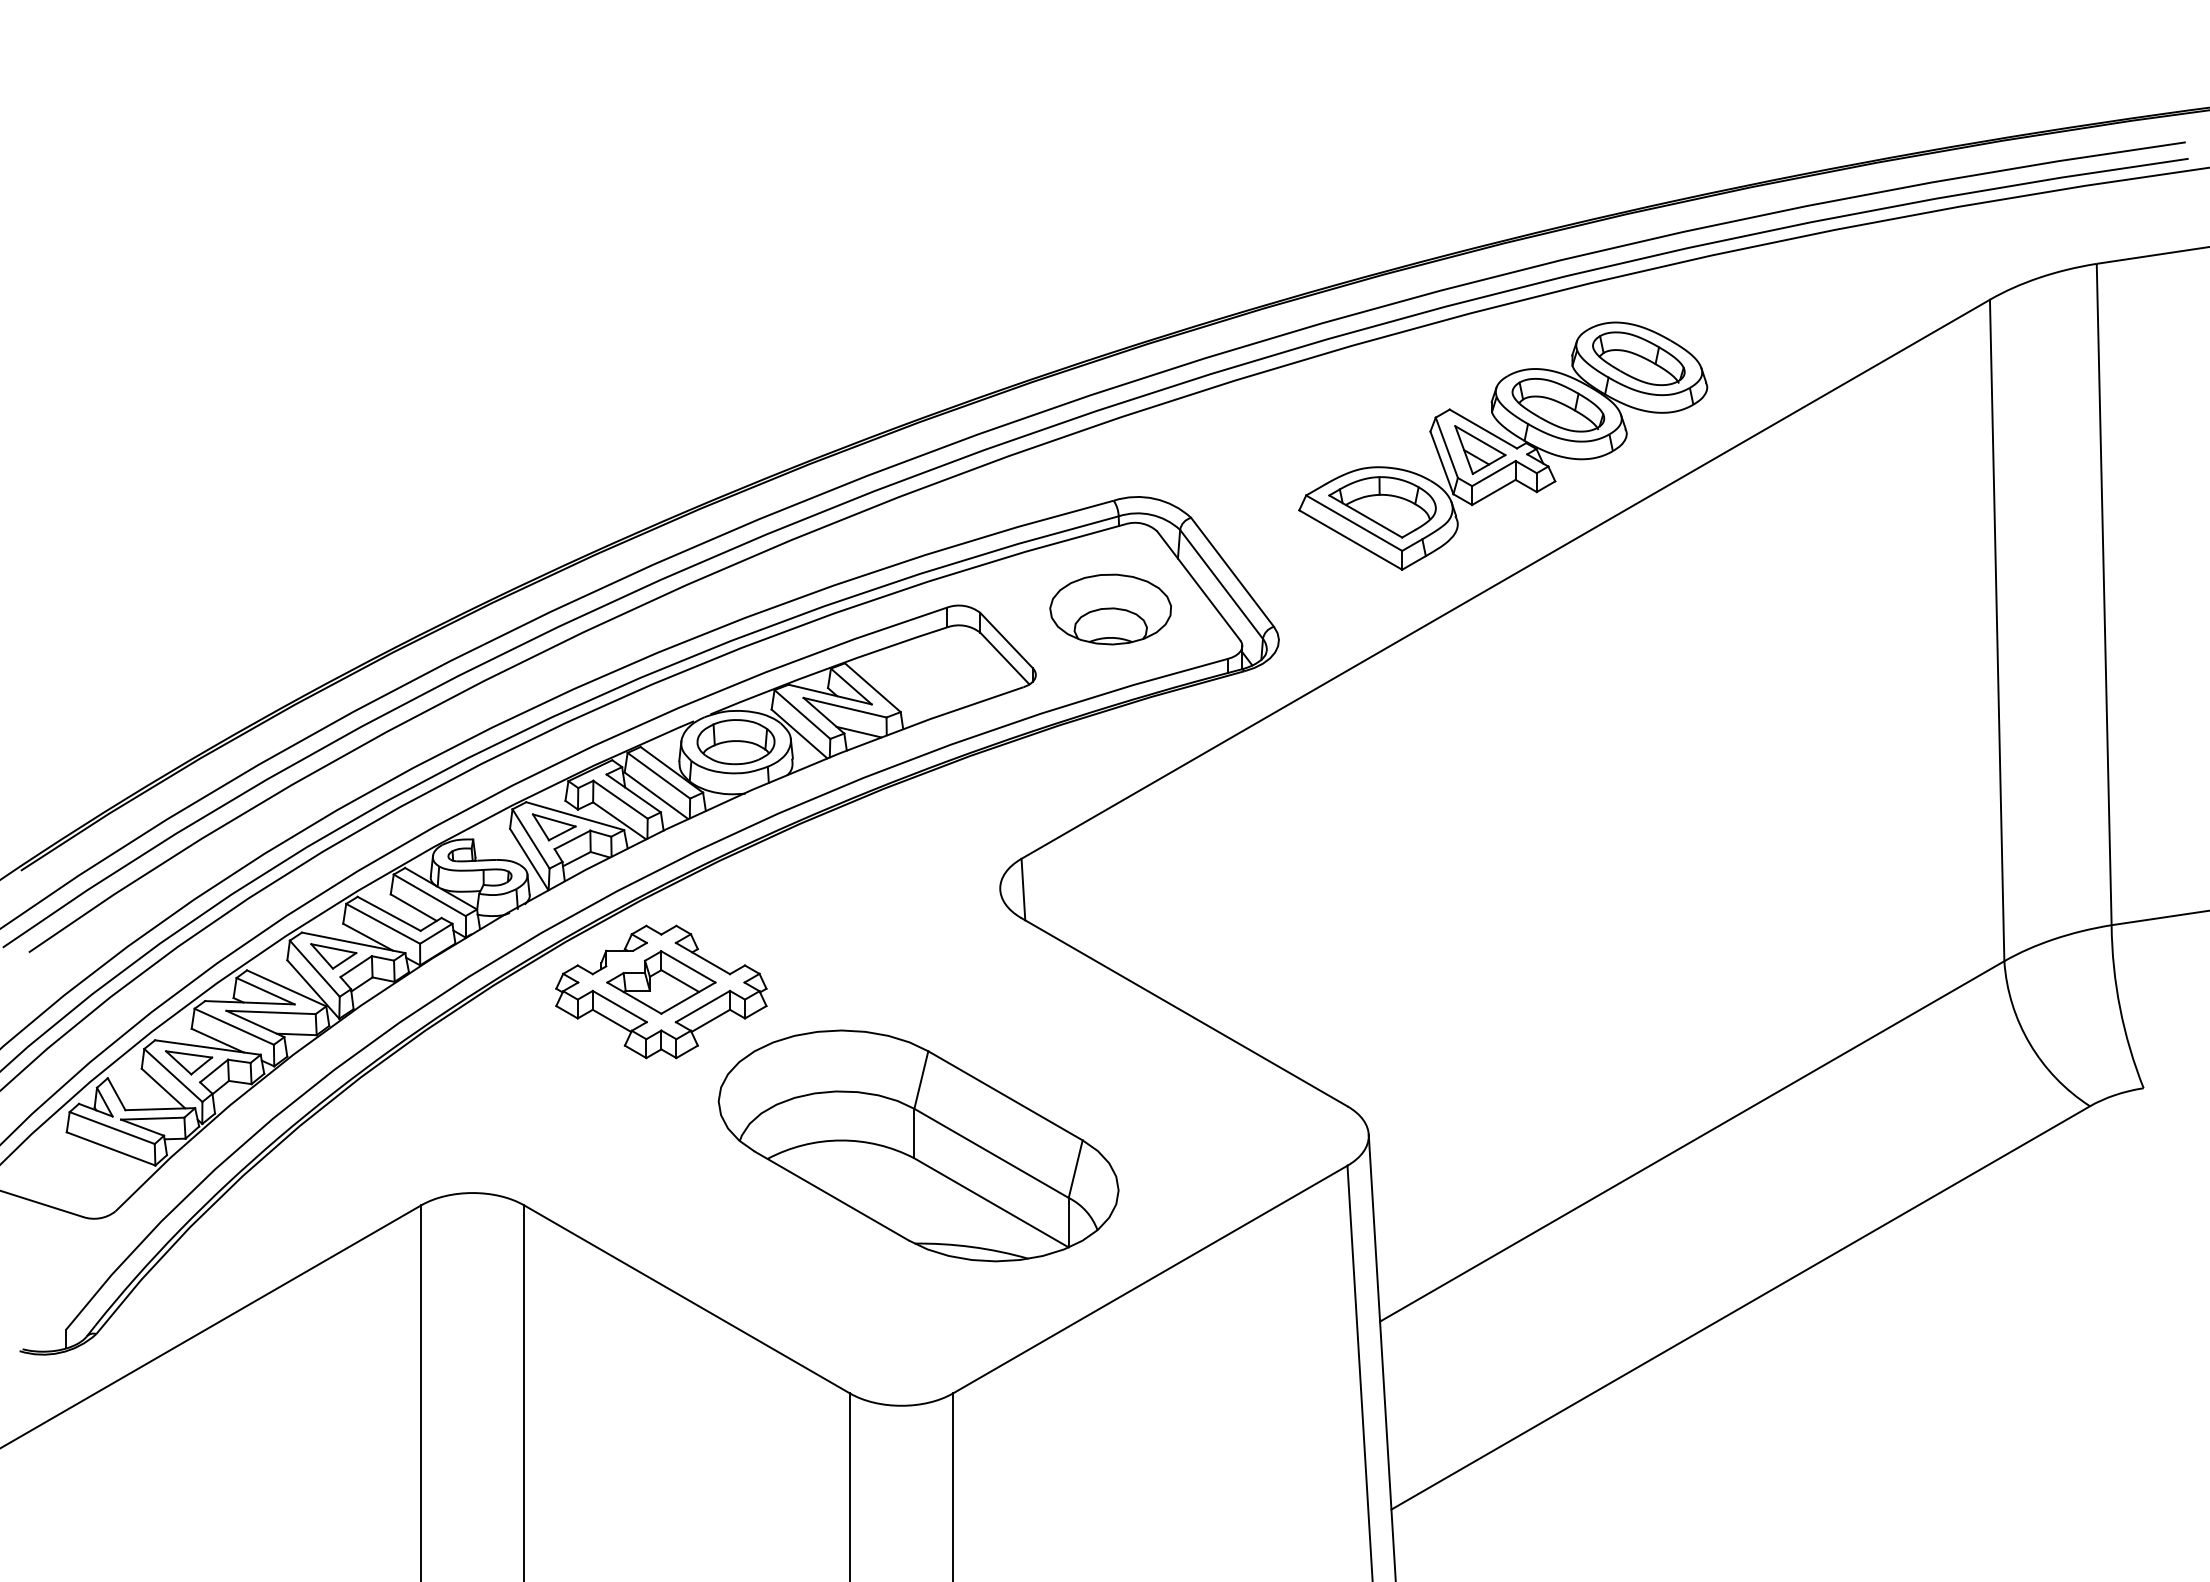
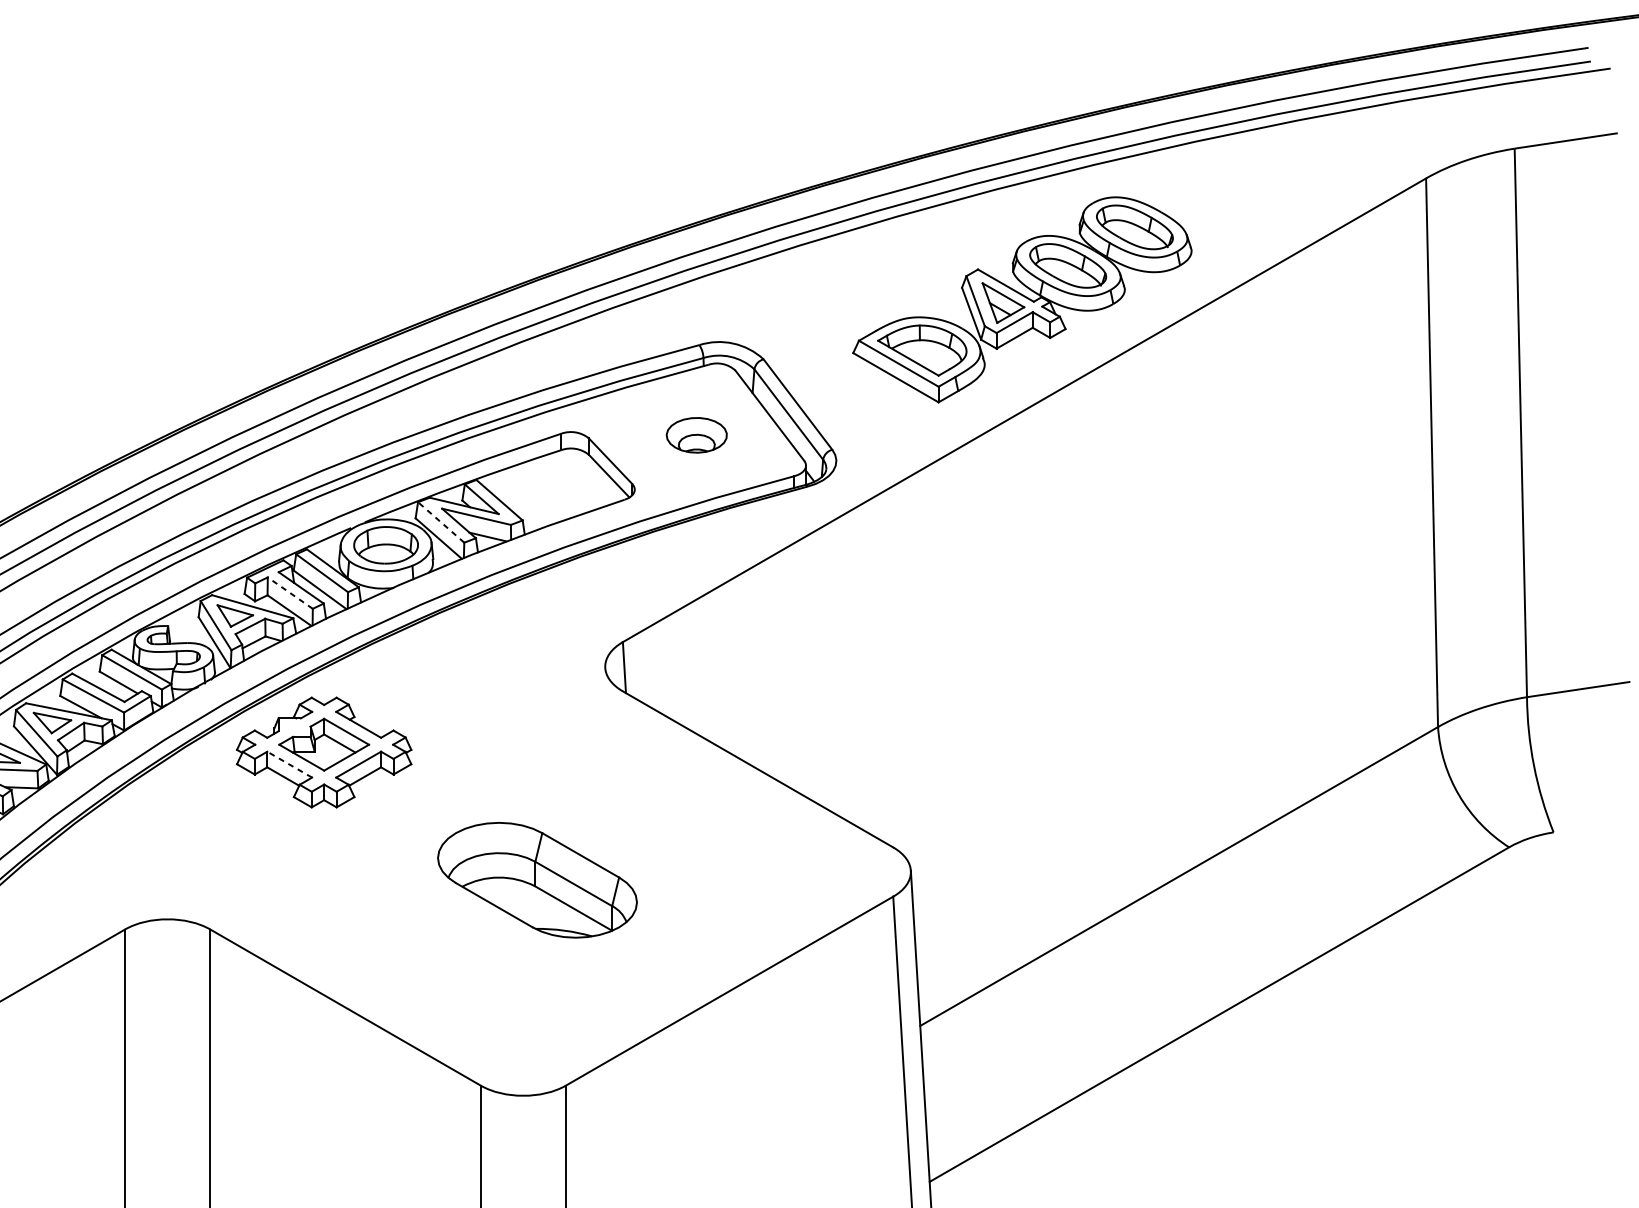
part: (1110, 609) -> (696, 435), size x0.6
line: (802, 714) -> (441, 522), solid -> dashed
line: (620, 799) -> (290, 592), solid -> dashed
line: (619, 1006) -> (289, 764), solid -> dashed
part: (918, 1145) -> (537, 879), size x0.6

